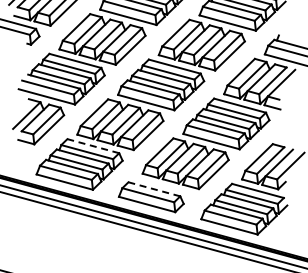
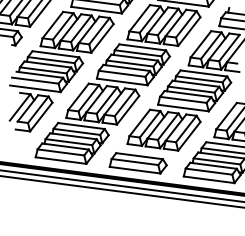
line: (93, 146) -> (81, 126), dashed -> solid
line: (154, 189) -> (139, 156), dashed -> solid

